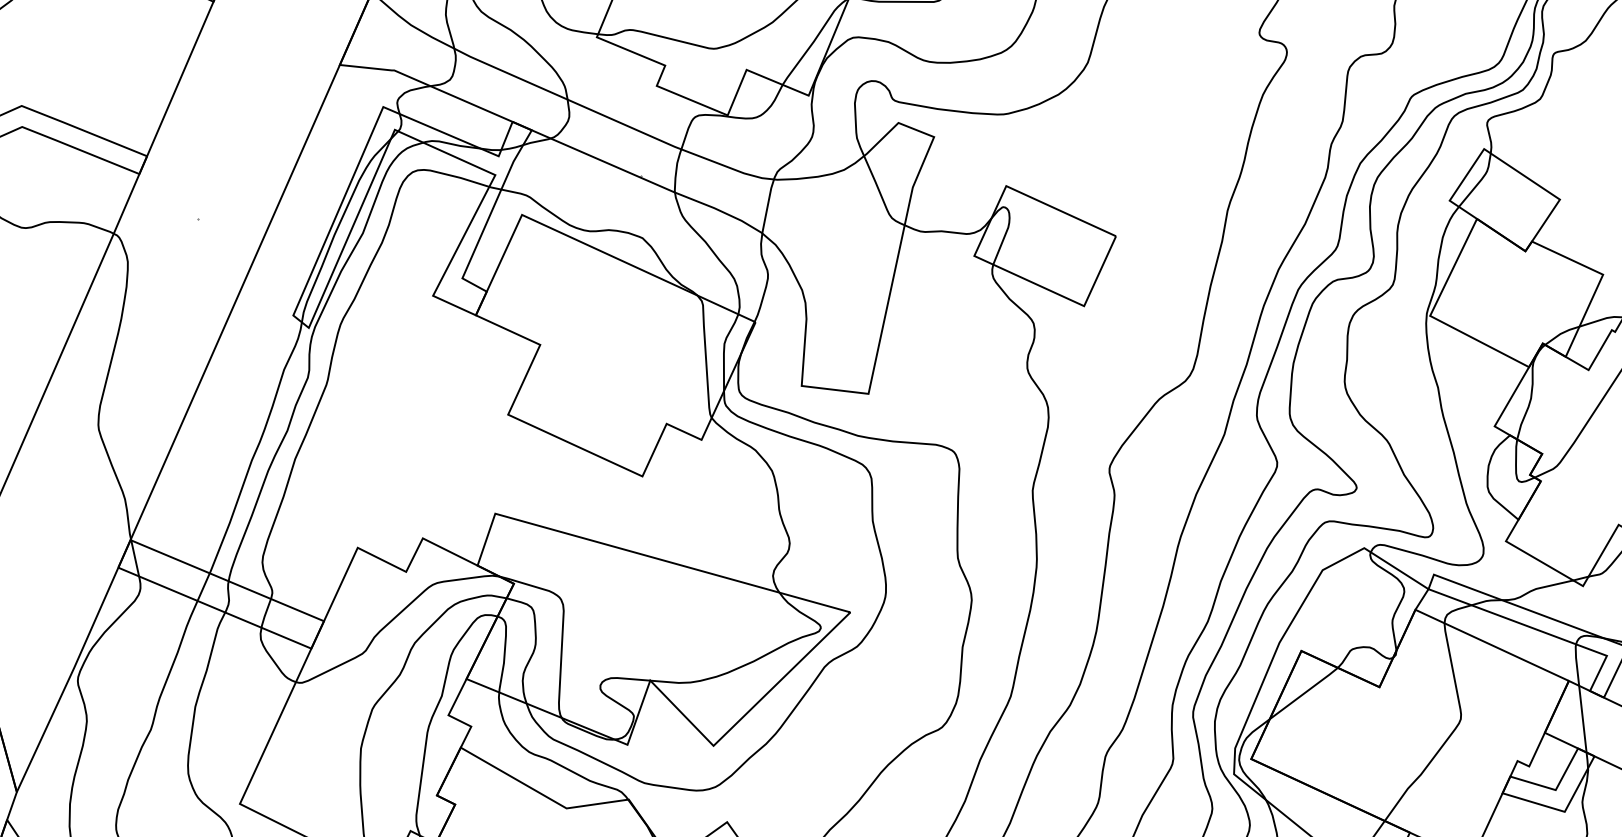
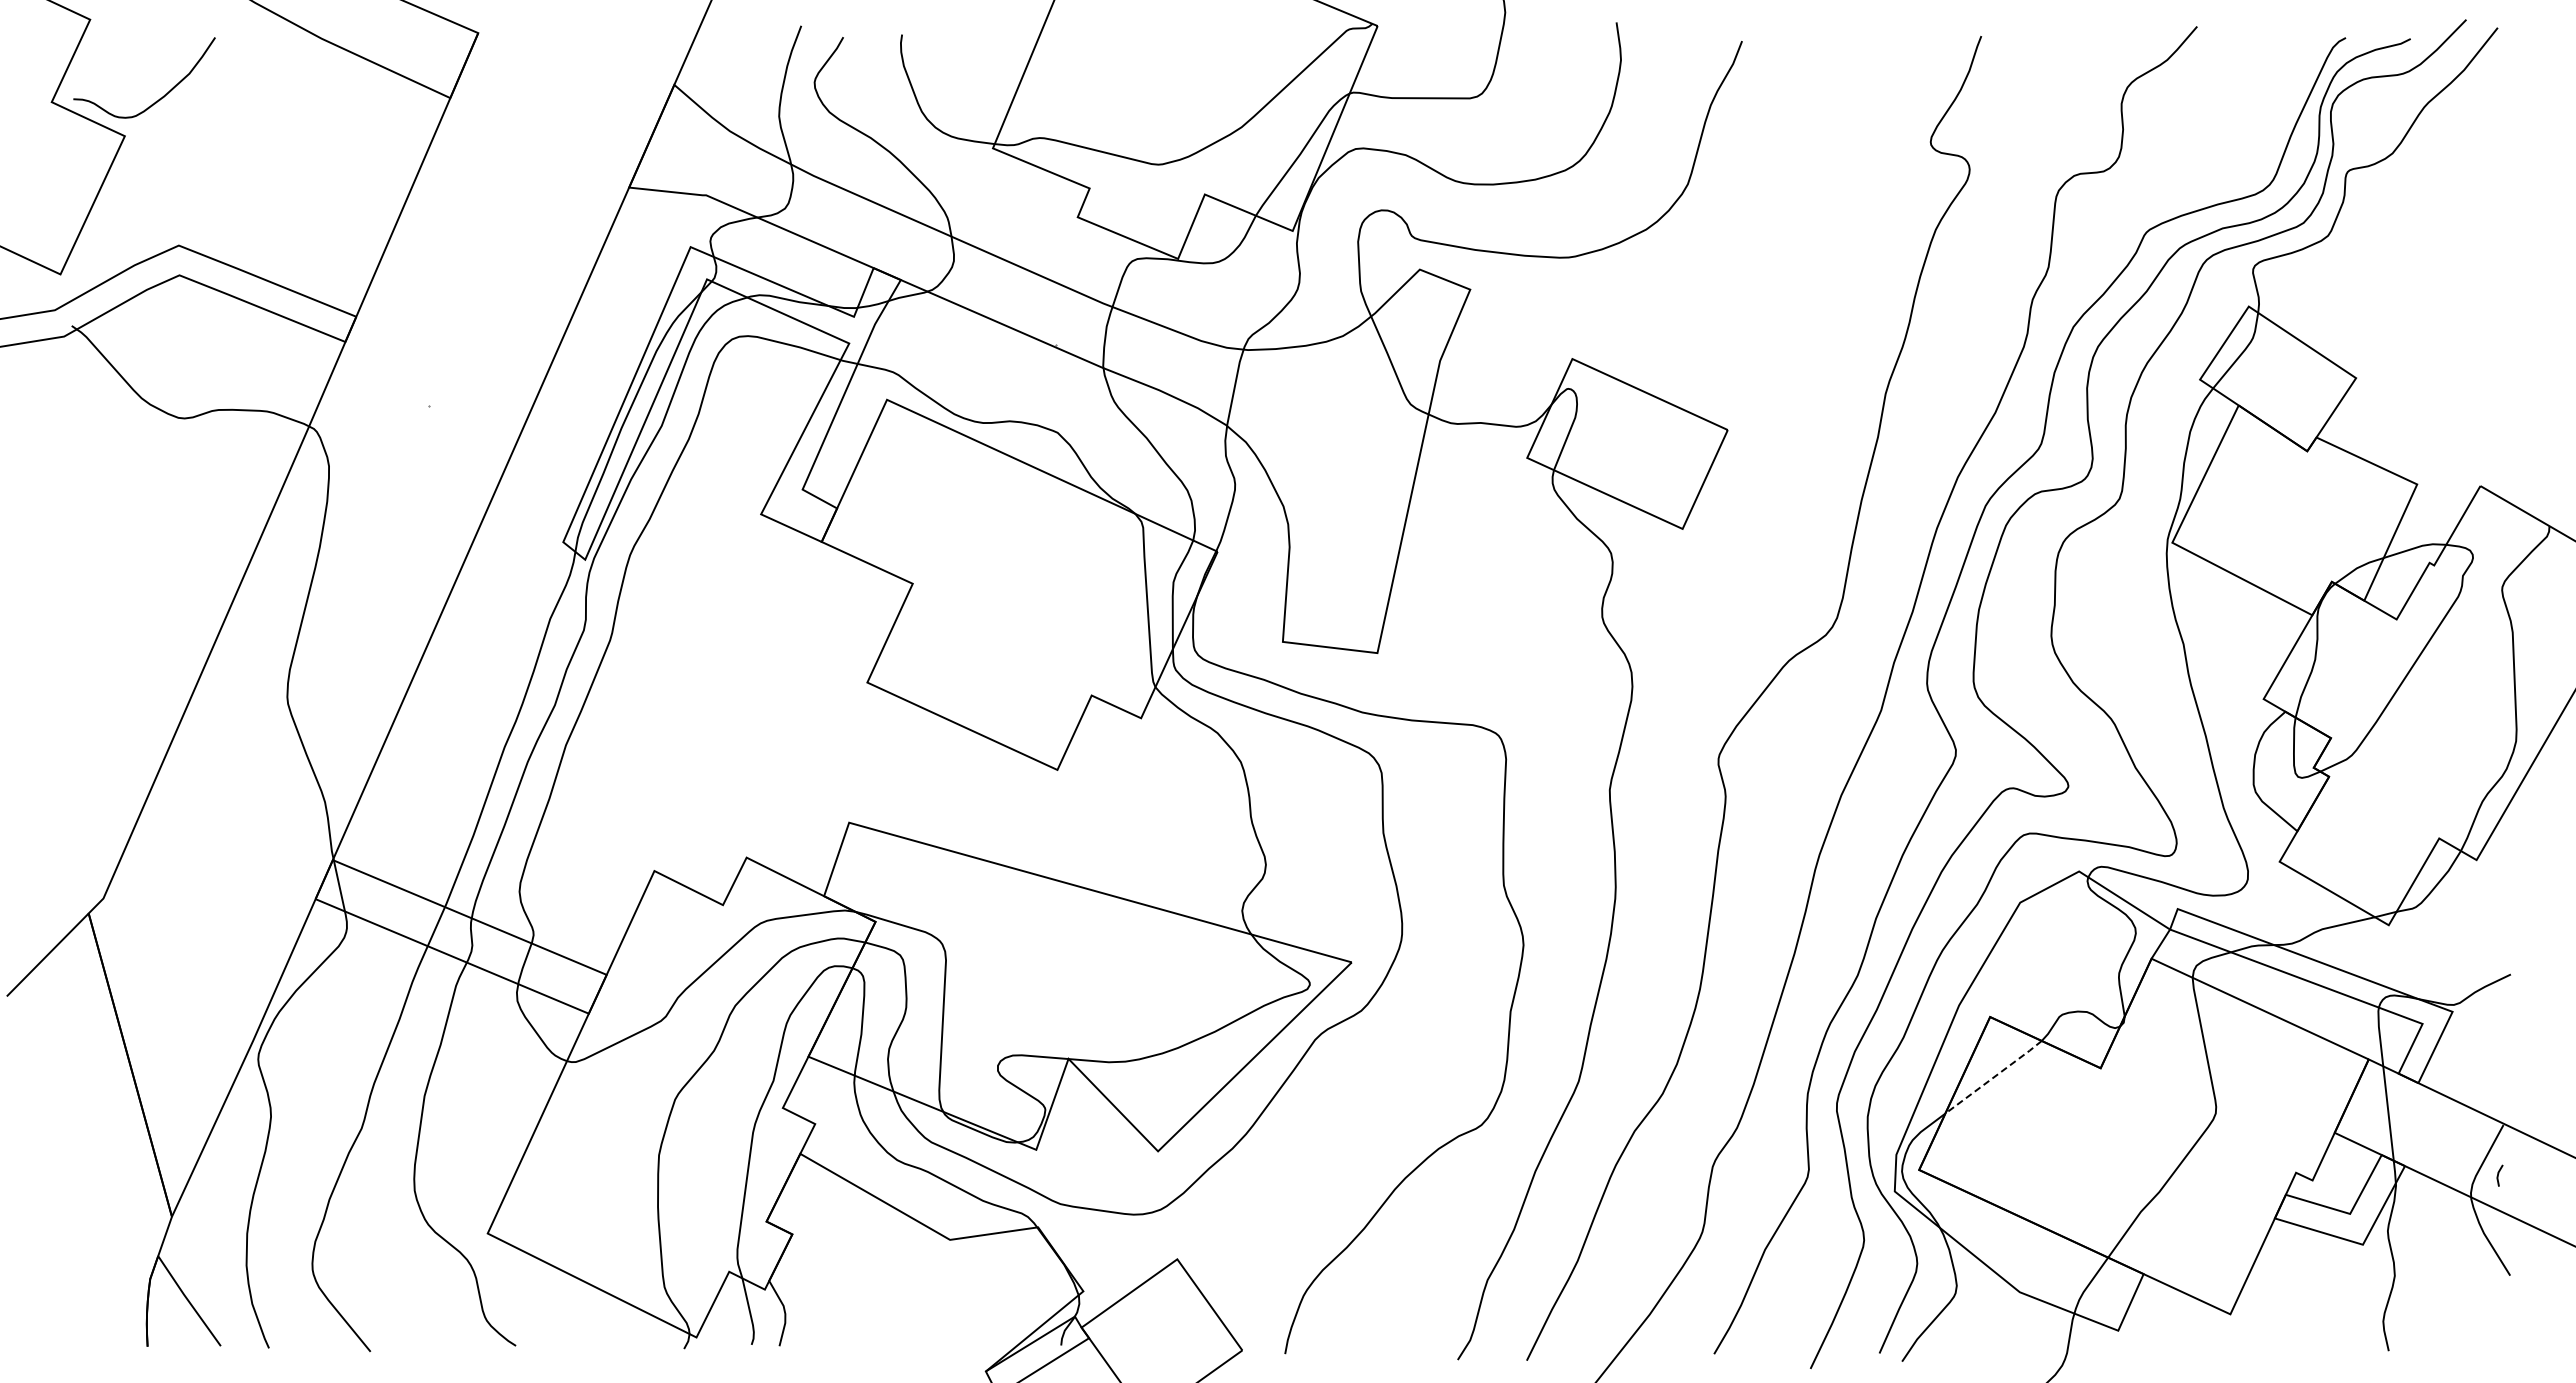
line: (1303, 693) -> (1993, 1077), solid -> dashed

